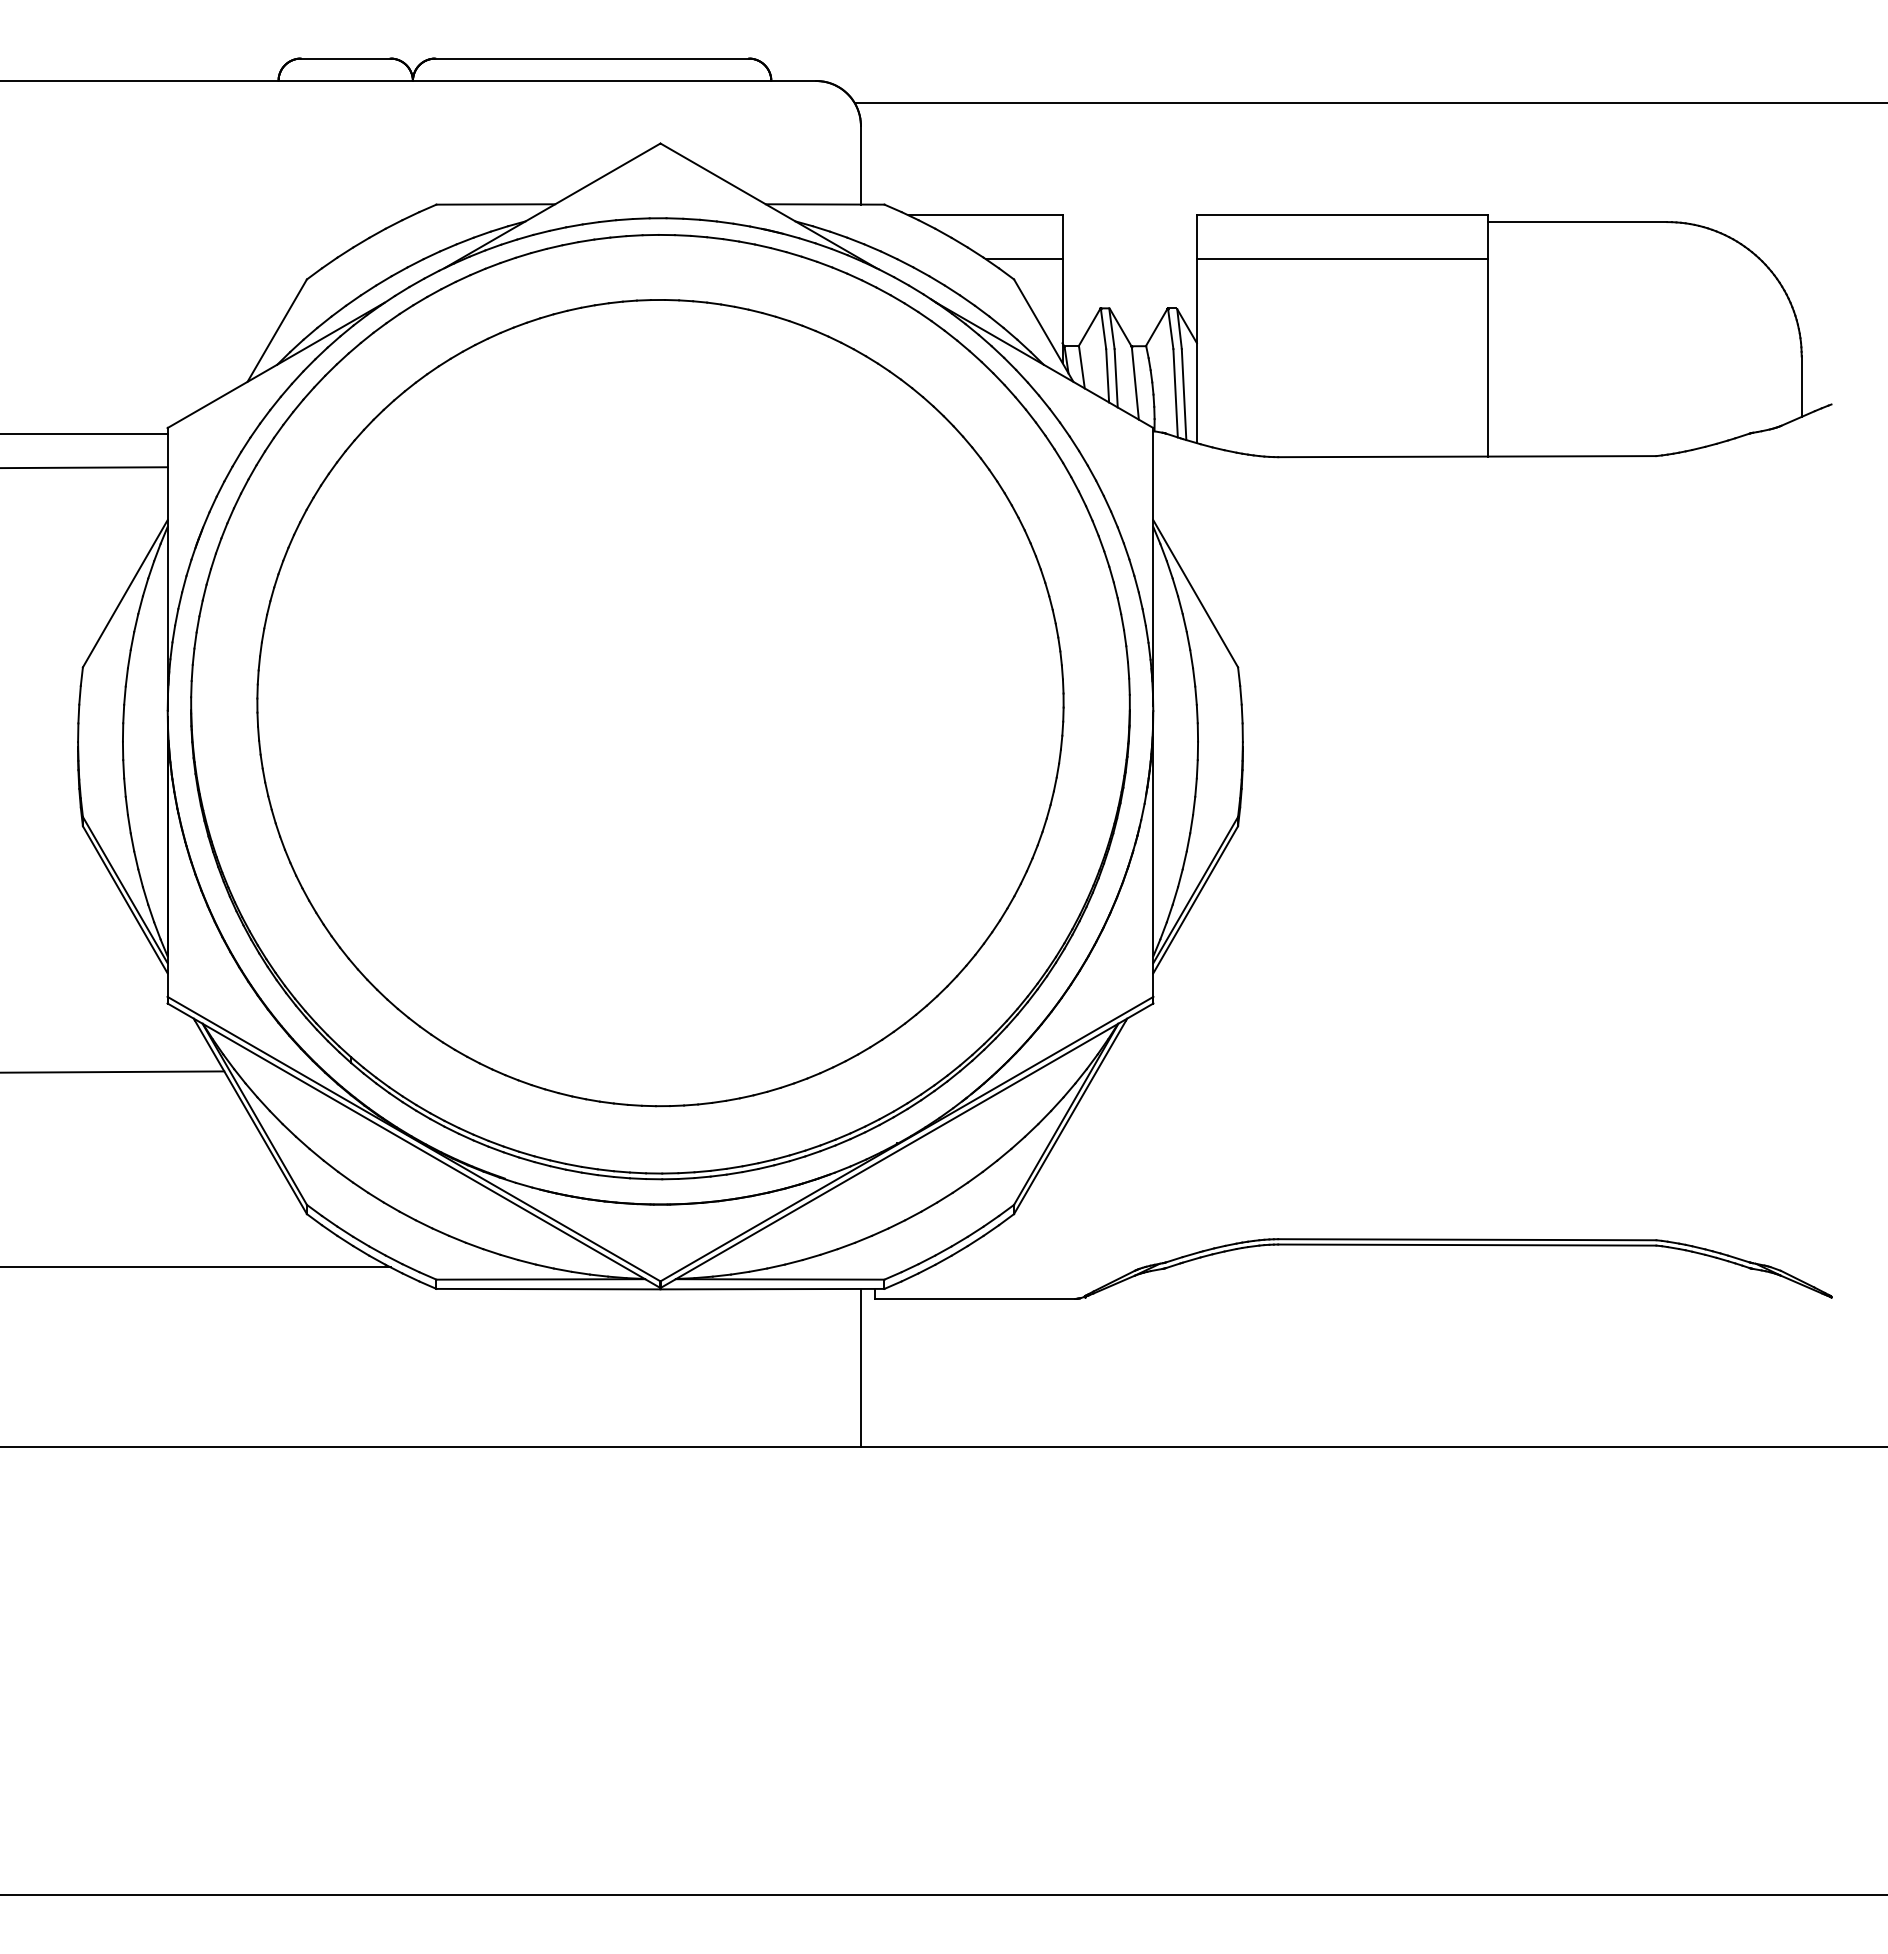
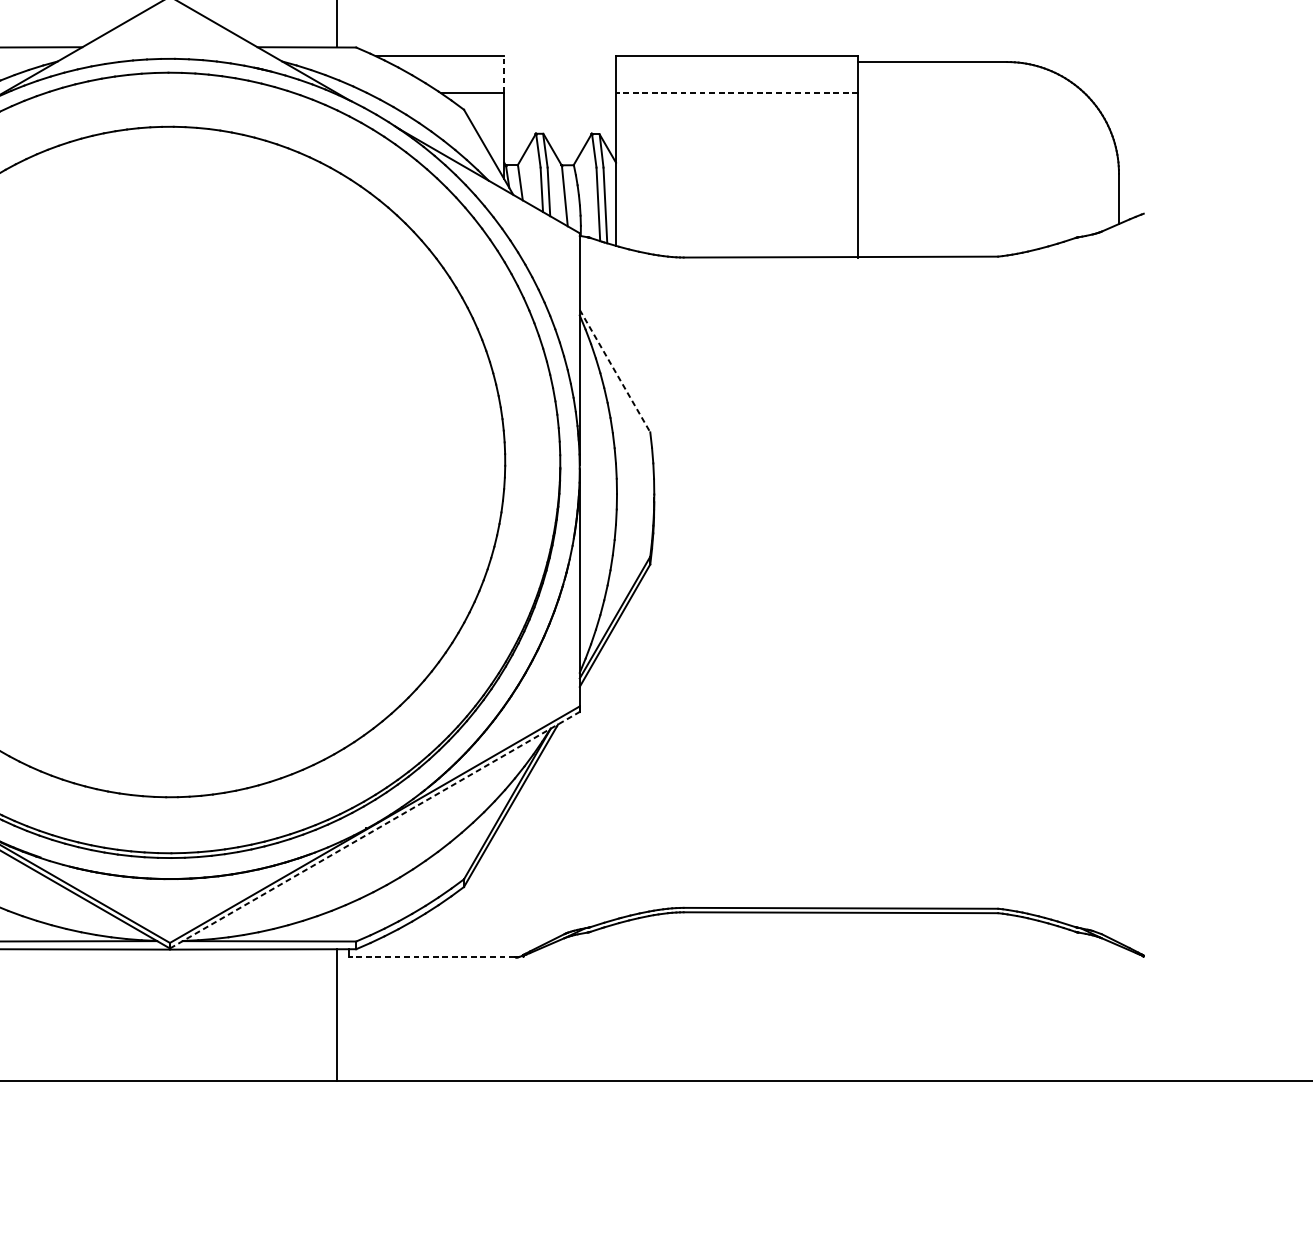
line: (1062, 237) -> (504, 74), solid -> dashed
line: (1342, 259) -> (737, 93), solid -> dashed
line: (1195, 593) -> (614, 370), solid -> dashed
line: (907, 1145) -> (375, 829), solid -> dashed
line: (975, 1298) -> (431, 957), solid -> dashed

